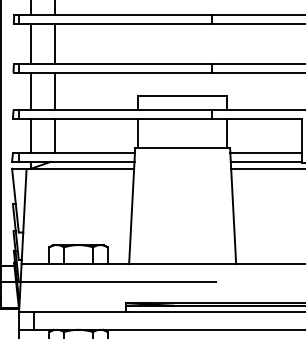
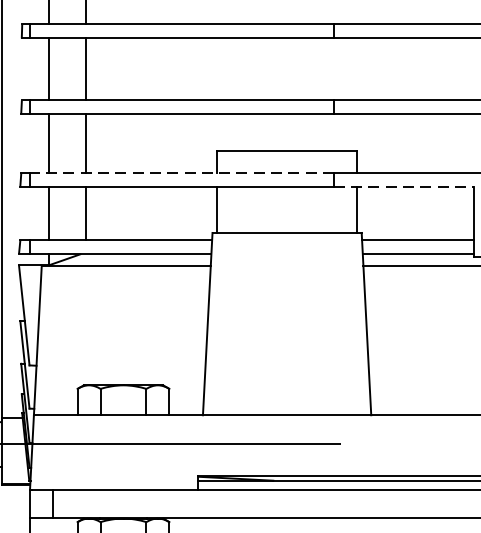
line: (115, 109) -> (181, 172), solid -> dashed
line: (256, 118) -> (403, 186), solid -> dashed

